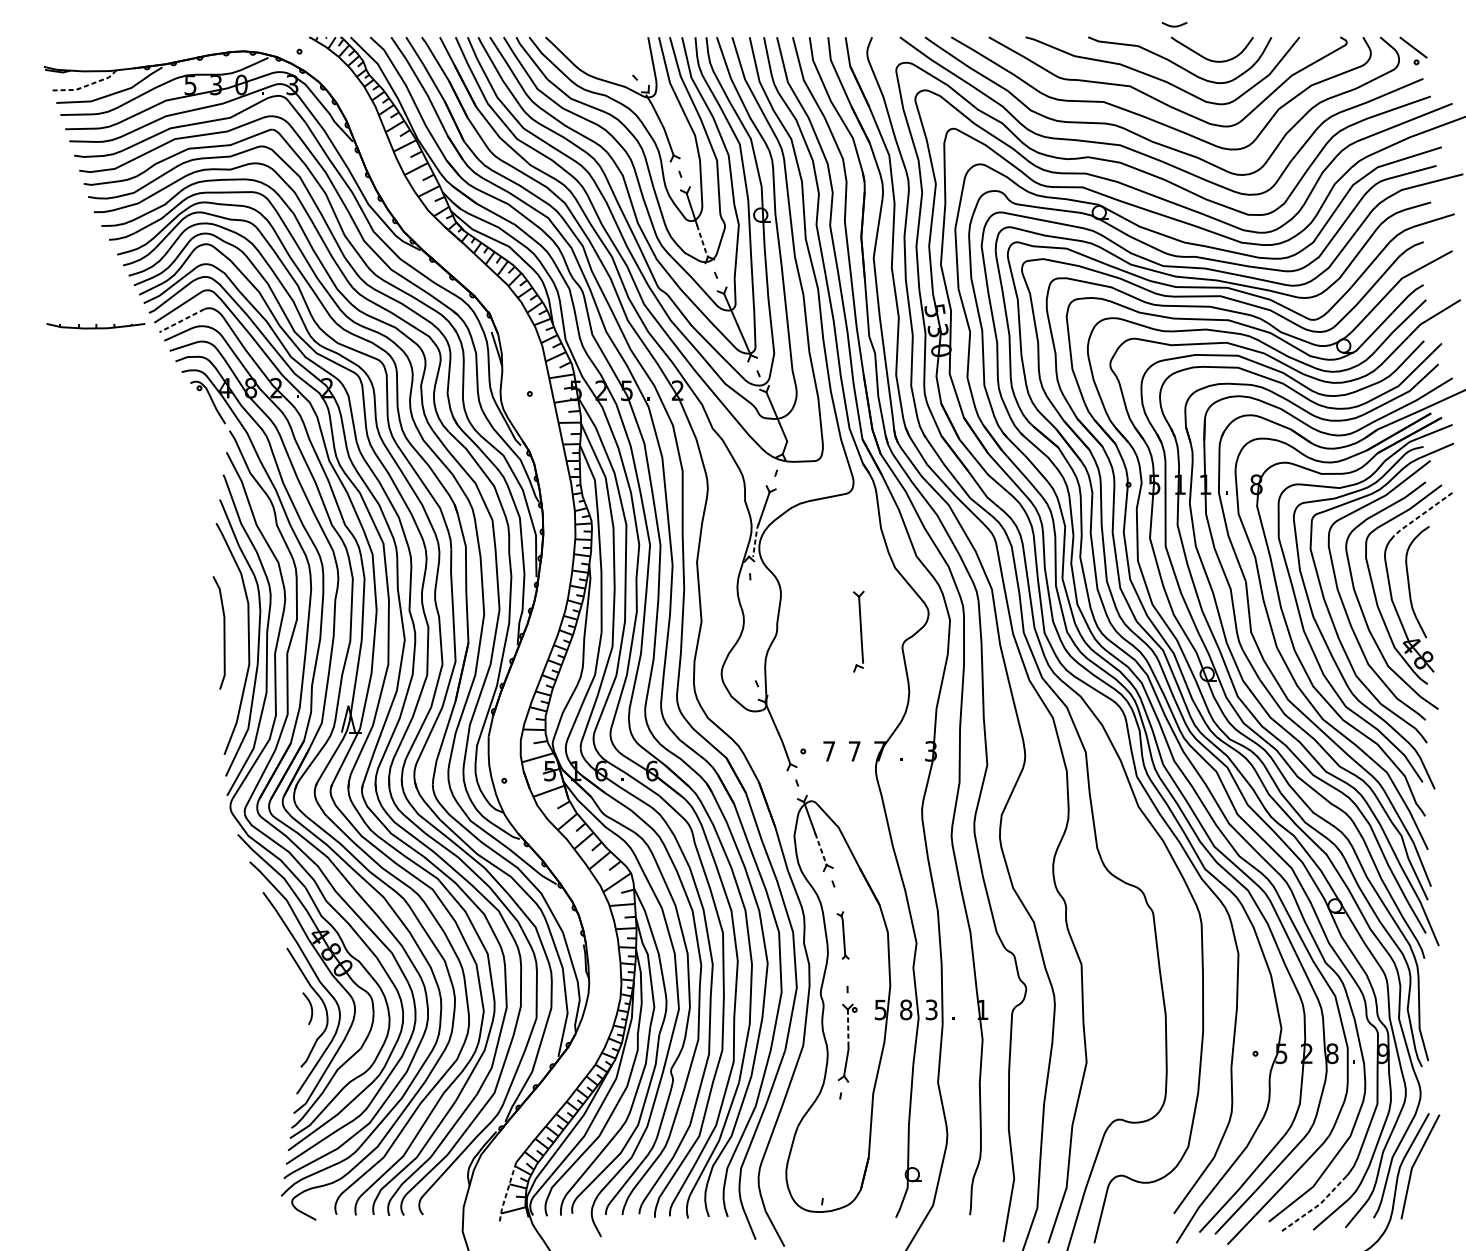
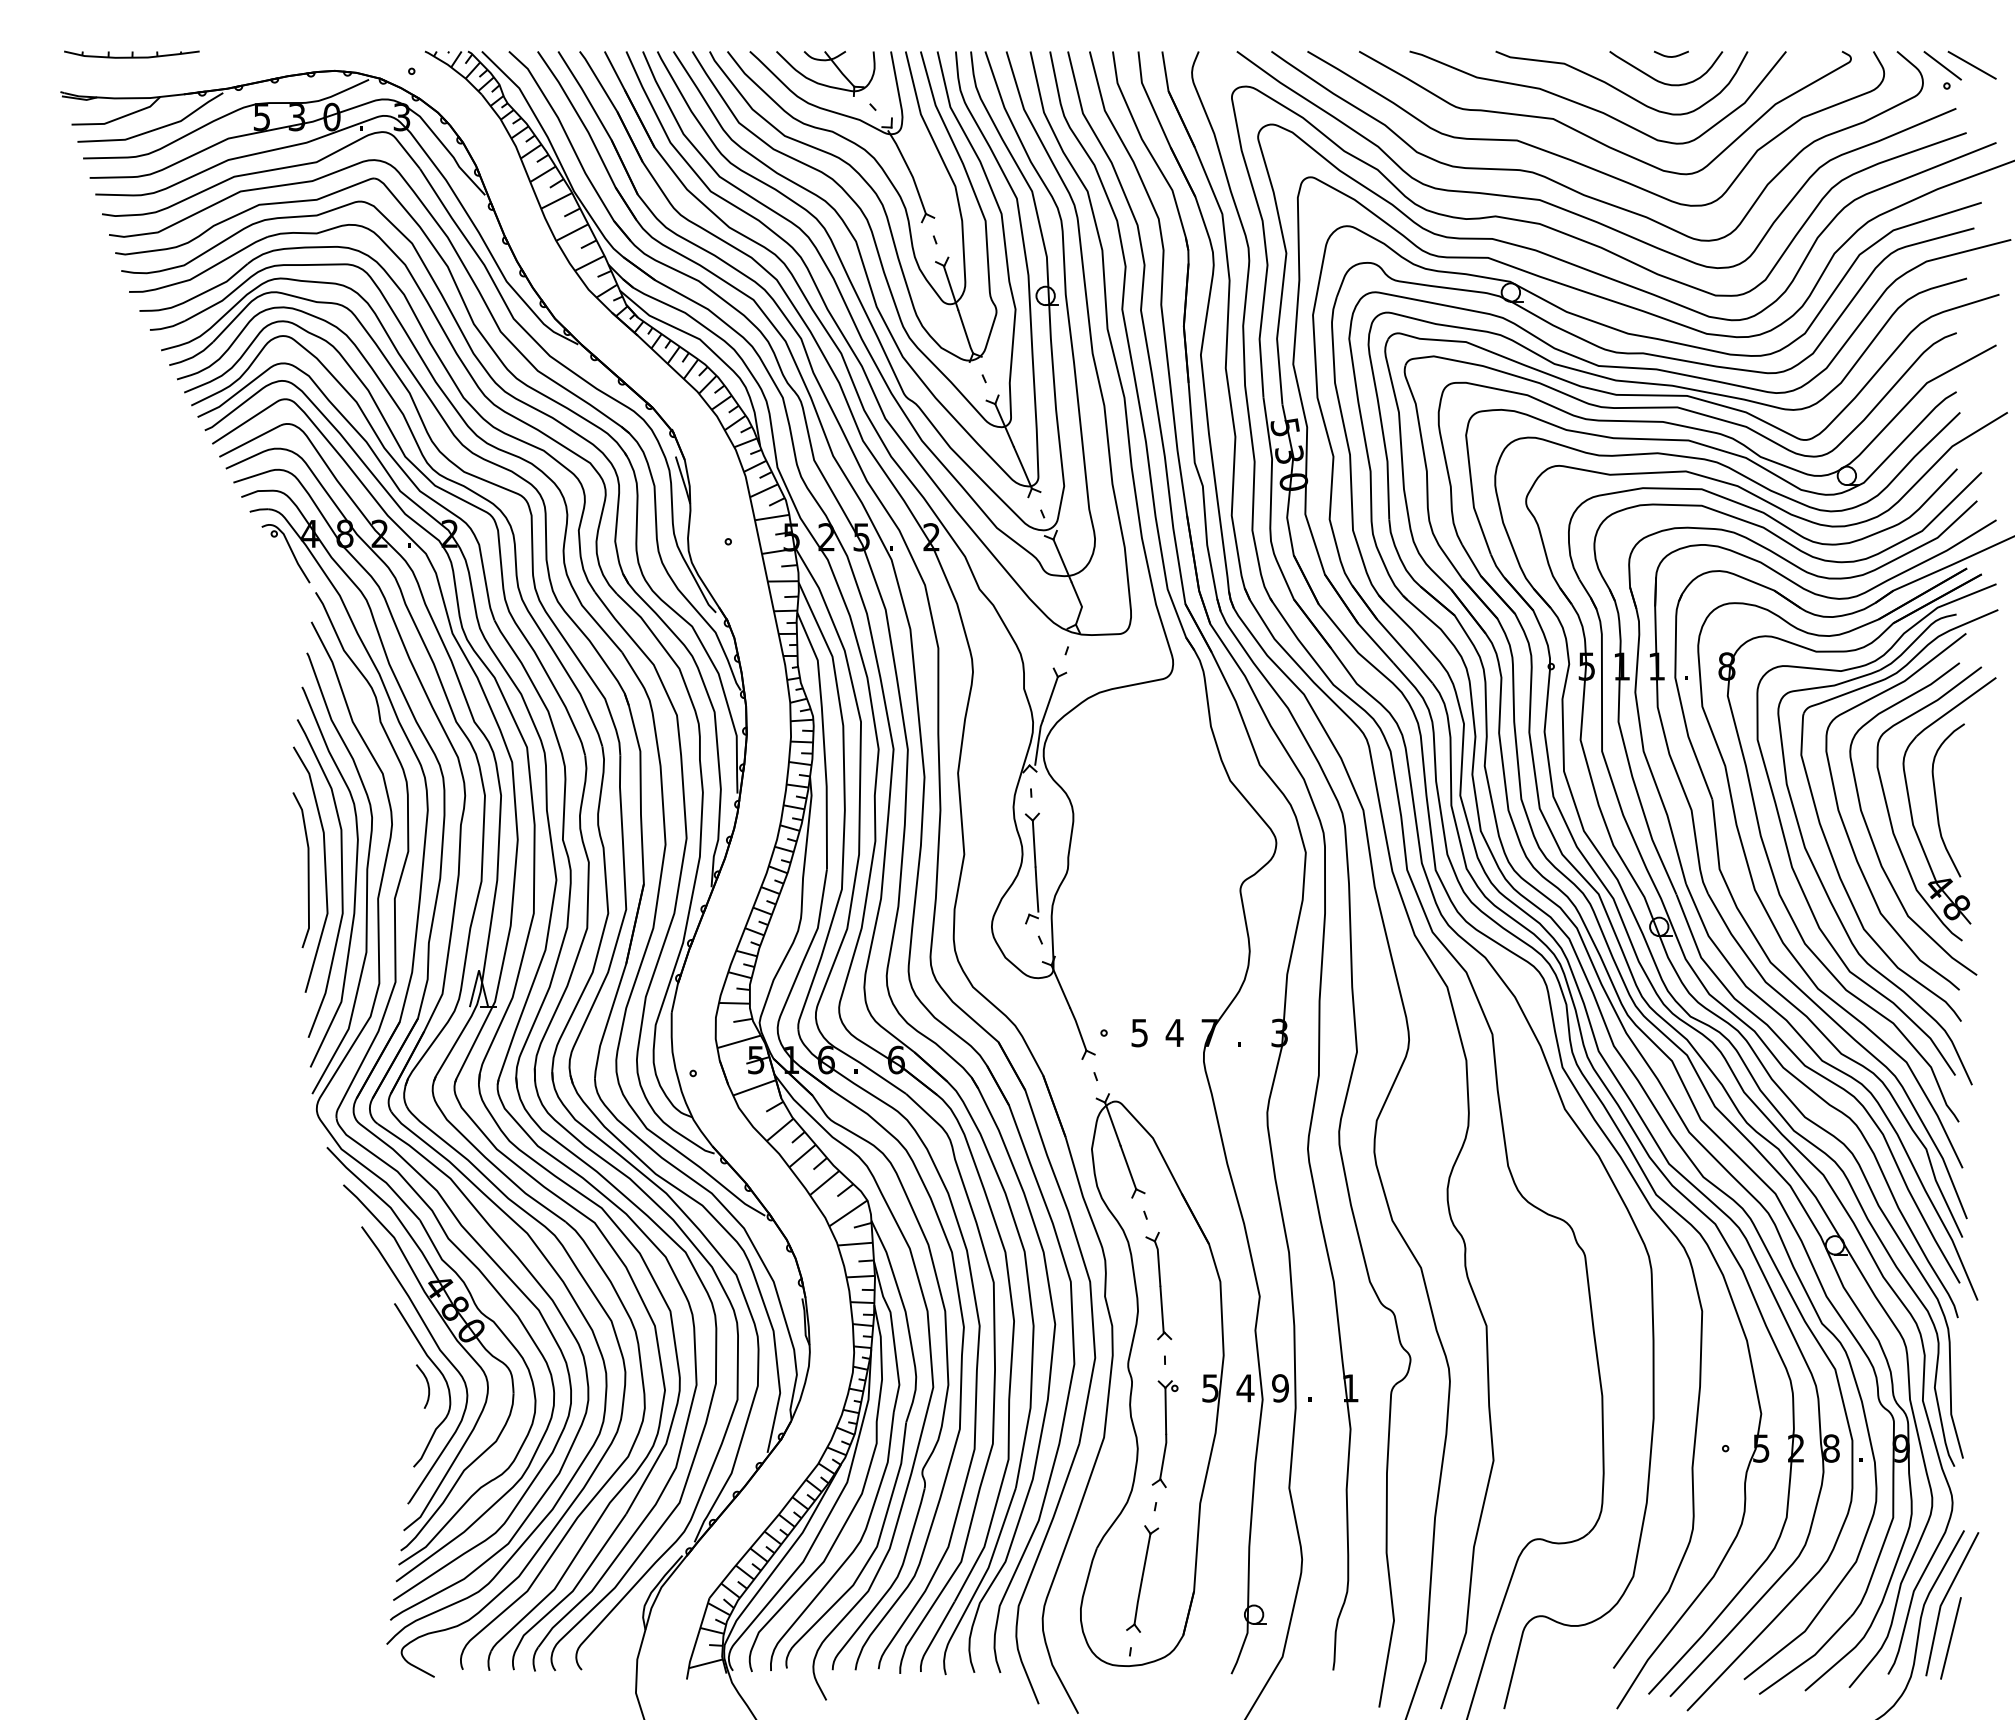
curve: (1172, 25) -> (1668, 55), moved
line: (1434, 46) -> (1971, 64), added
part: (598, 60) -> (822, 83), added
line: (86, 85) -> (118, 118), dashed -> solid
line: (702, 241) -> (965, 332), dashed -> solid
line: (182, 320) -> (250, 441), dashed -> solid
part: (95, 326) -> (131, 54), moved
line: (1422, 514) -> (1955, 707), dashed -> solid
line: (755, 540) -> (1038, 742), dashed -> solid
part: (858, 631) -> (1031, 868), moved
line: (236, 632) -> (324, 869), added
text: (829, 751) -> (1139, 1033), 7 -> 5
text: (854, 751) -> (1174, 1032), 7 -> 4
line: (821, 849) -> (1128, 1168), dashed -> solid
part: (842, 935) -> (1158, 1285), size x1.67
text: (906, 1010) -> (1245, 1388), 8 -> 4
text: (931, 1010) -> (1280, 1388), 3 -> 9
line: (847, 1026) -> (1165, 1410), dashed -> solid
part: (831, 1148) -> (1142, 1578), added
line: (1419, 1191) -> (1950, 1638), added
line: (506, 1192) -> (696, 1639), dashed -> solid
line: (1315, 1207) -> (1808, 1659), dashed -> solid

